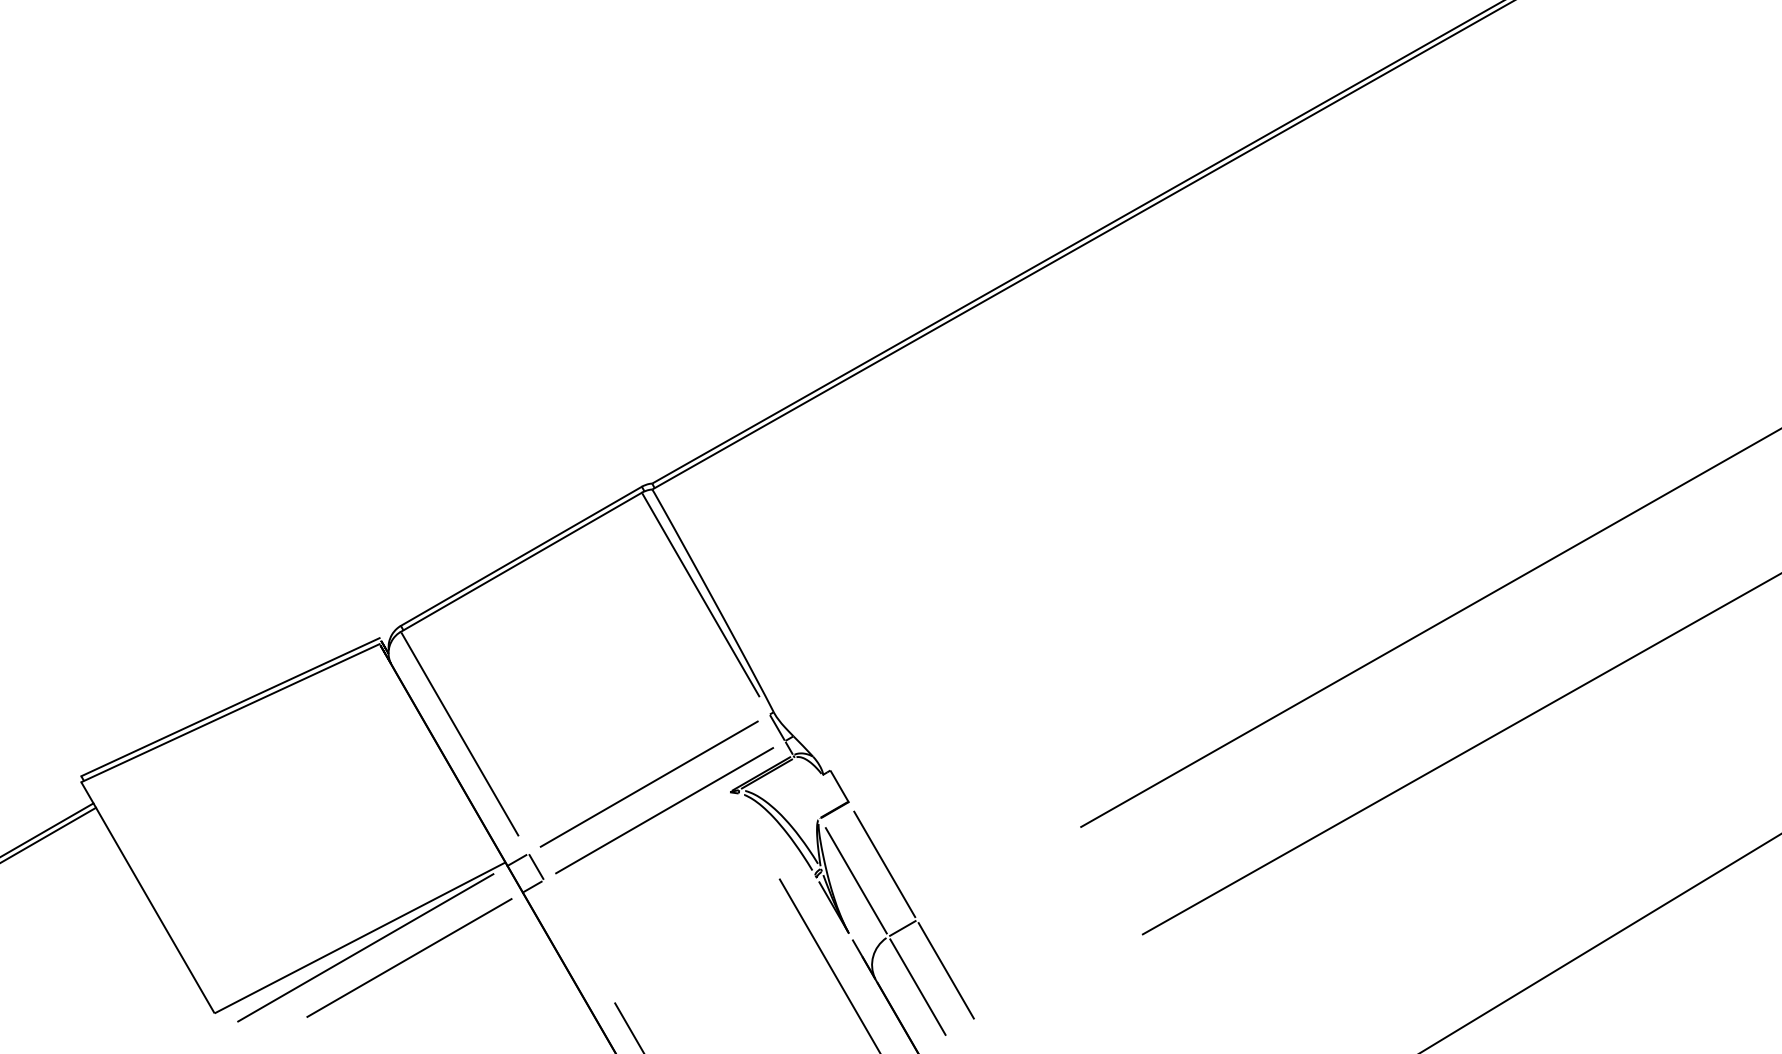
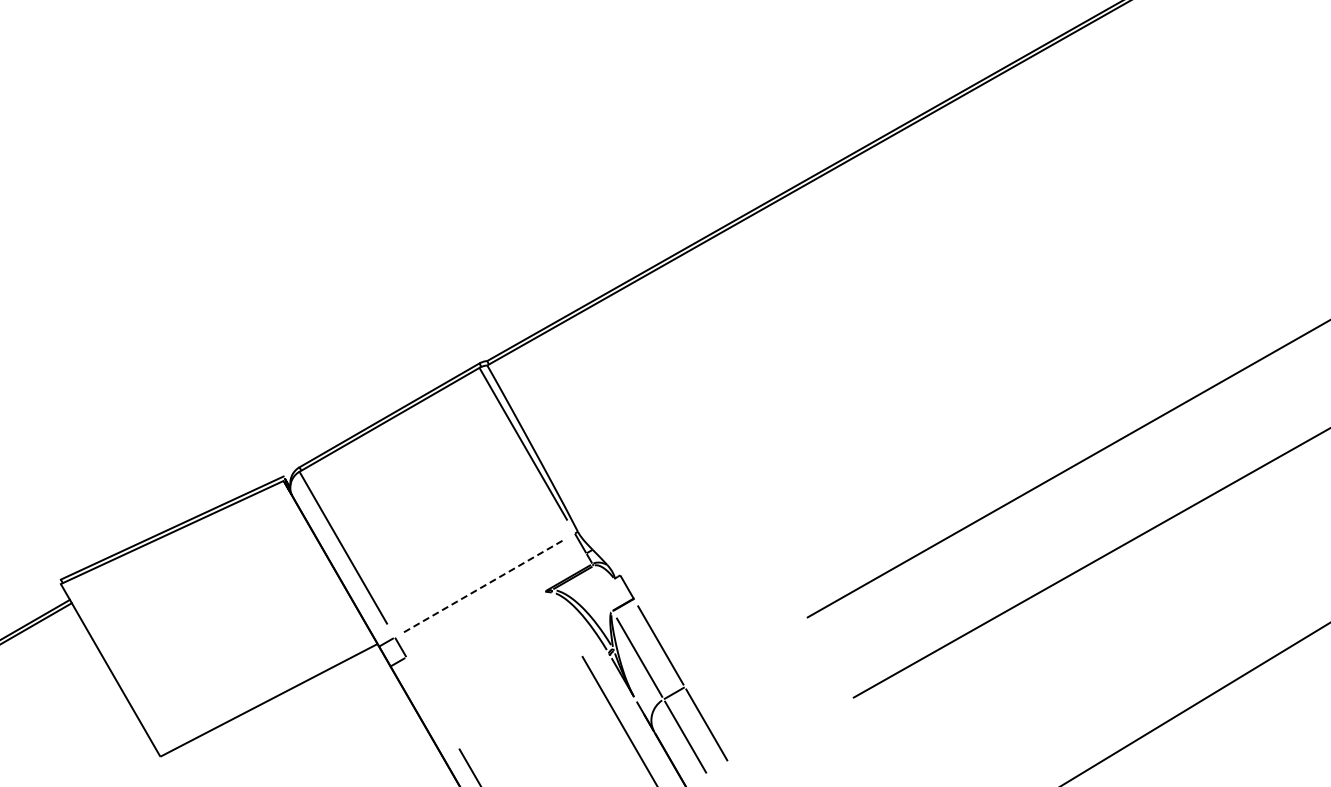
line: (648, 784) -> (484, 585), solid -> dashed
line: (664, 810) -> (496, 605), removed
line: (366, 947) -> (273, 707), removed
line: (408, 958) -> (305, 715), removed

